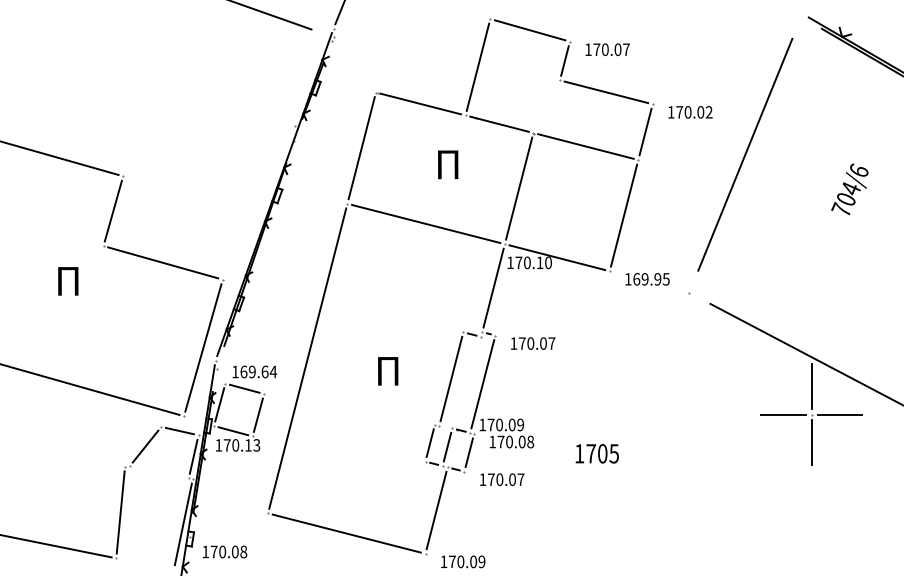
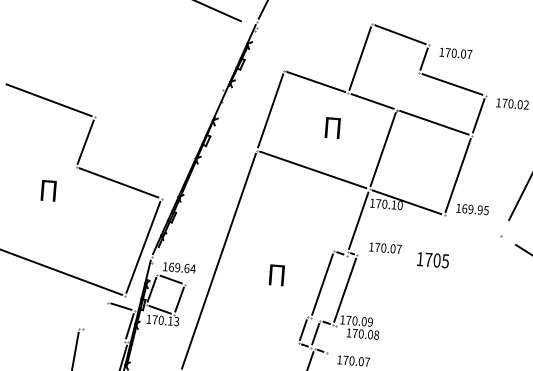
text: (647, 279) -> (472, 209), moved
text: (533, 343) -> (385, 248), moved
line: (145, 446) -> (95, 315), removed
line: (468, 452) -> (330, 339), removed
text: (596, 453) -> (432, 260), moved

